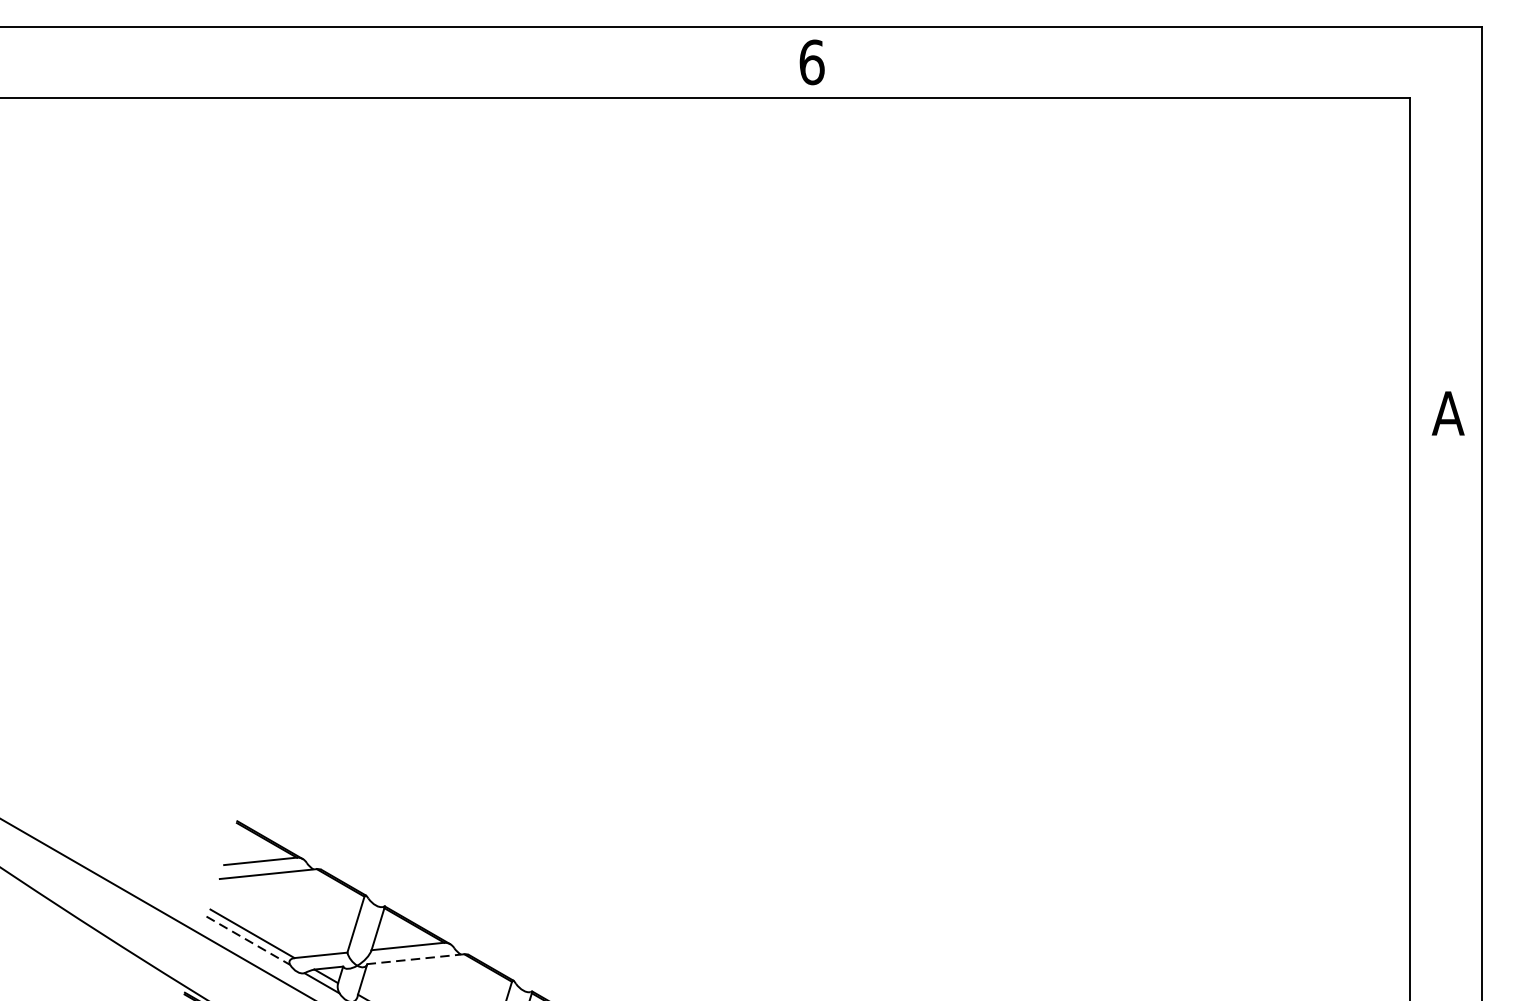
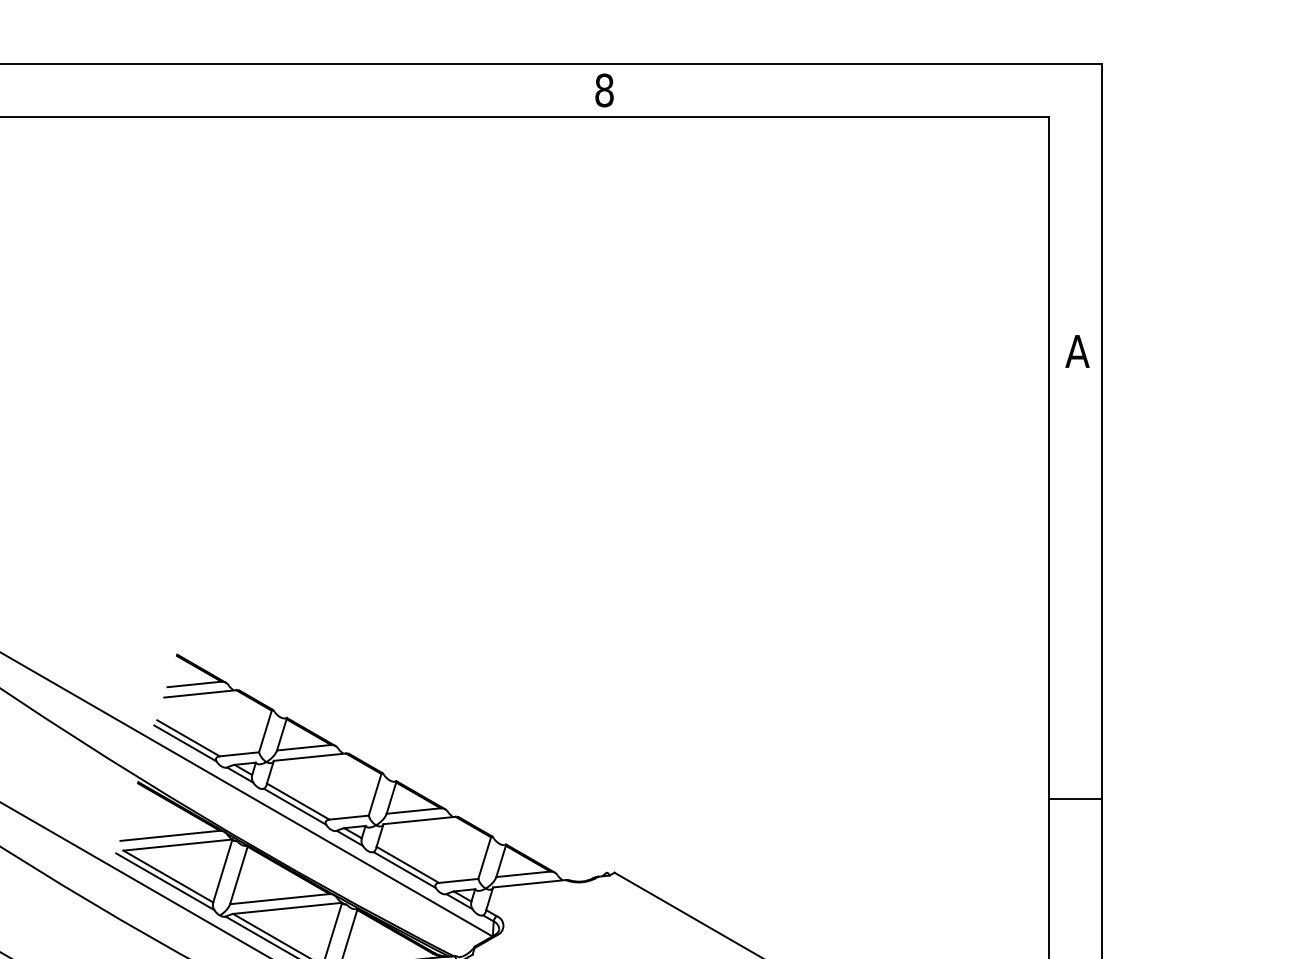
text: (812, 62) -> (604, 90), 6 -> 8
line: (248, 940) -> (185, 743), dashed -> solid
line: (415, 959) -> (309, 757), dashed -> solid

